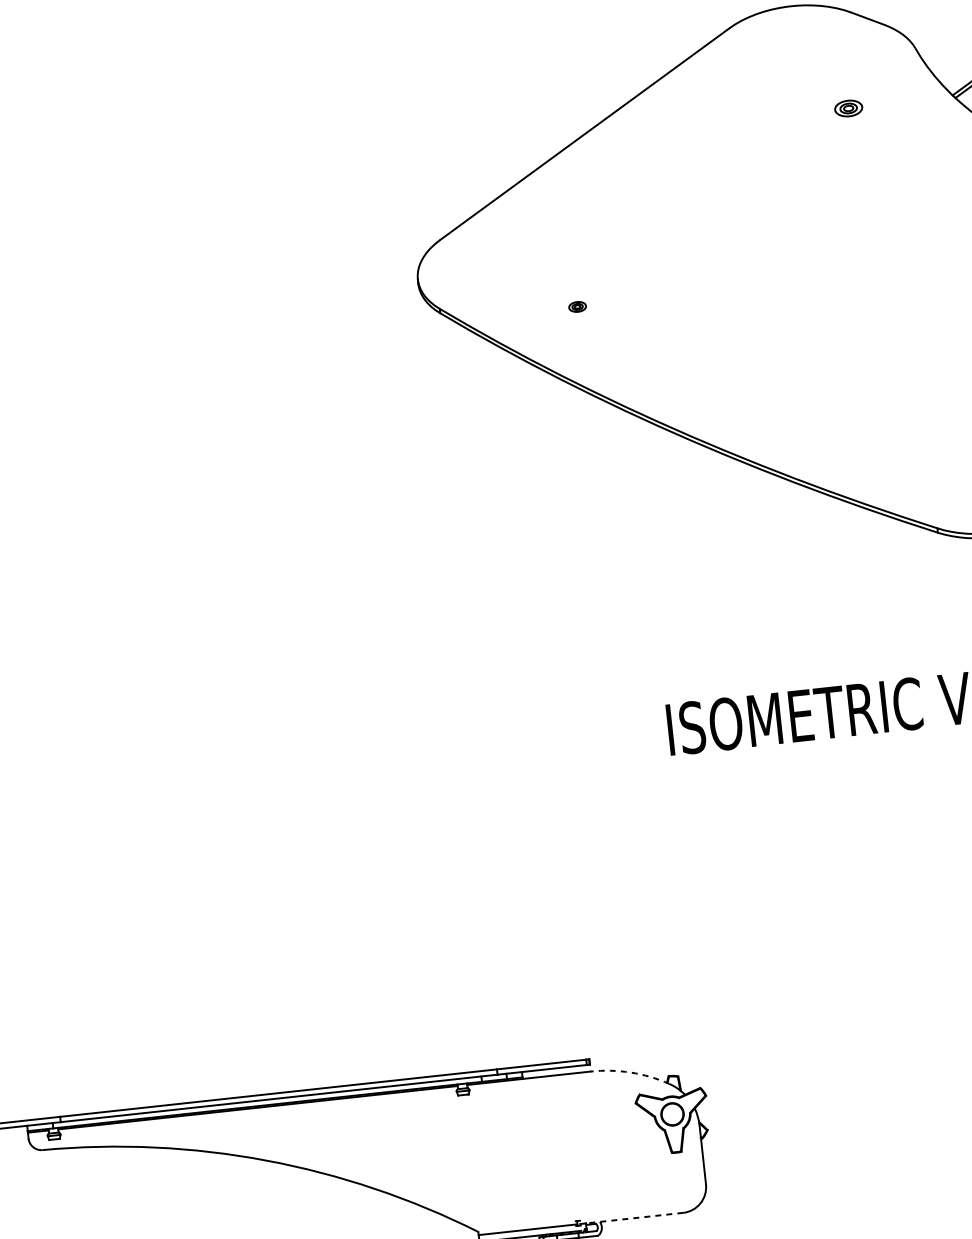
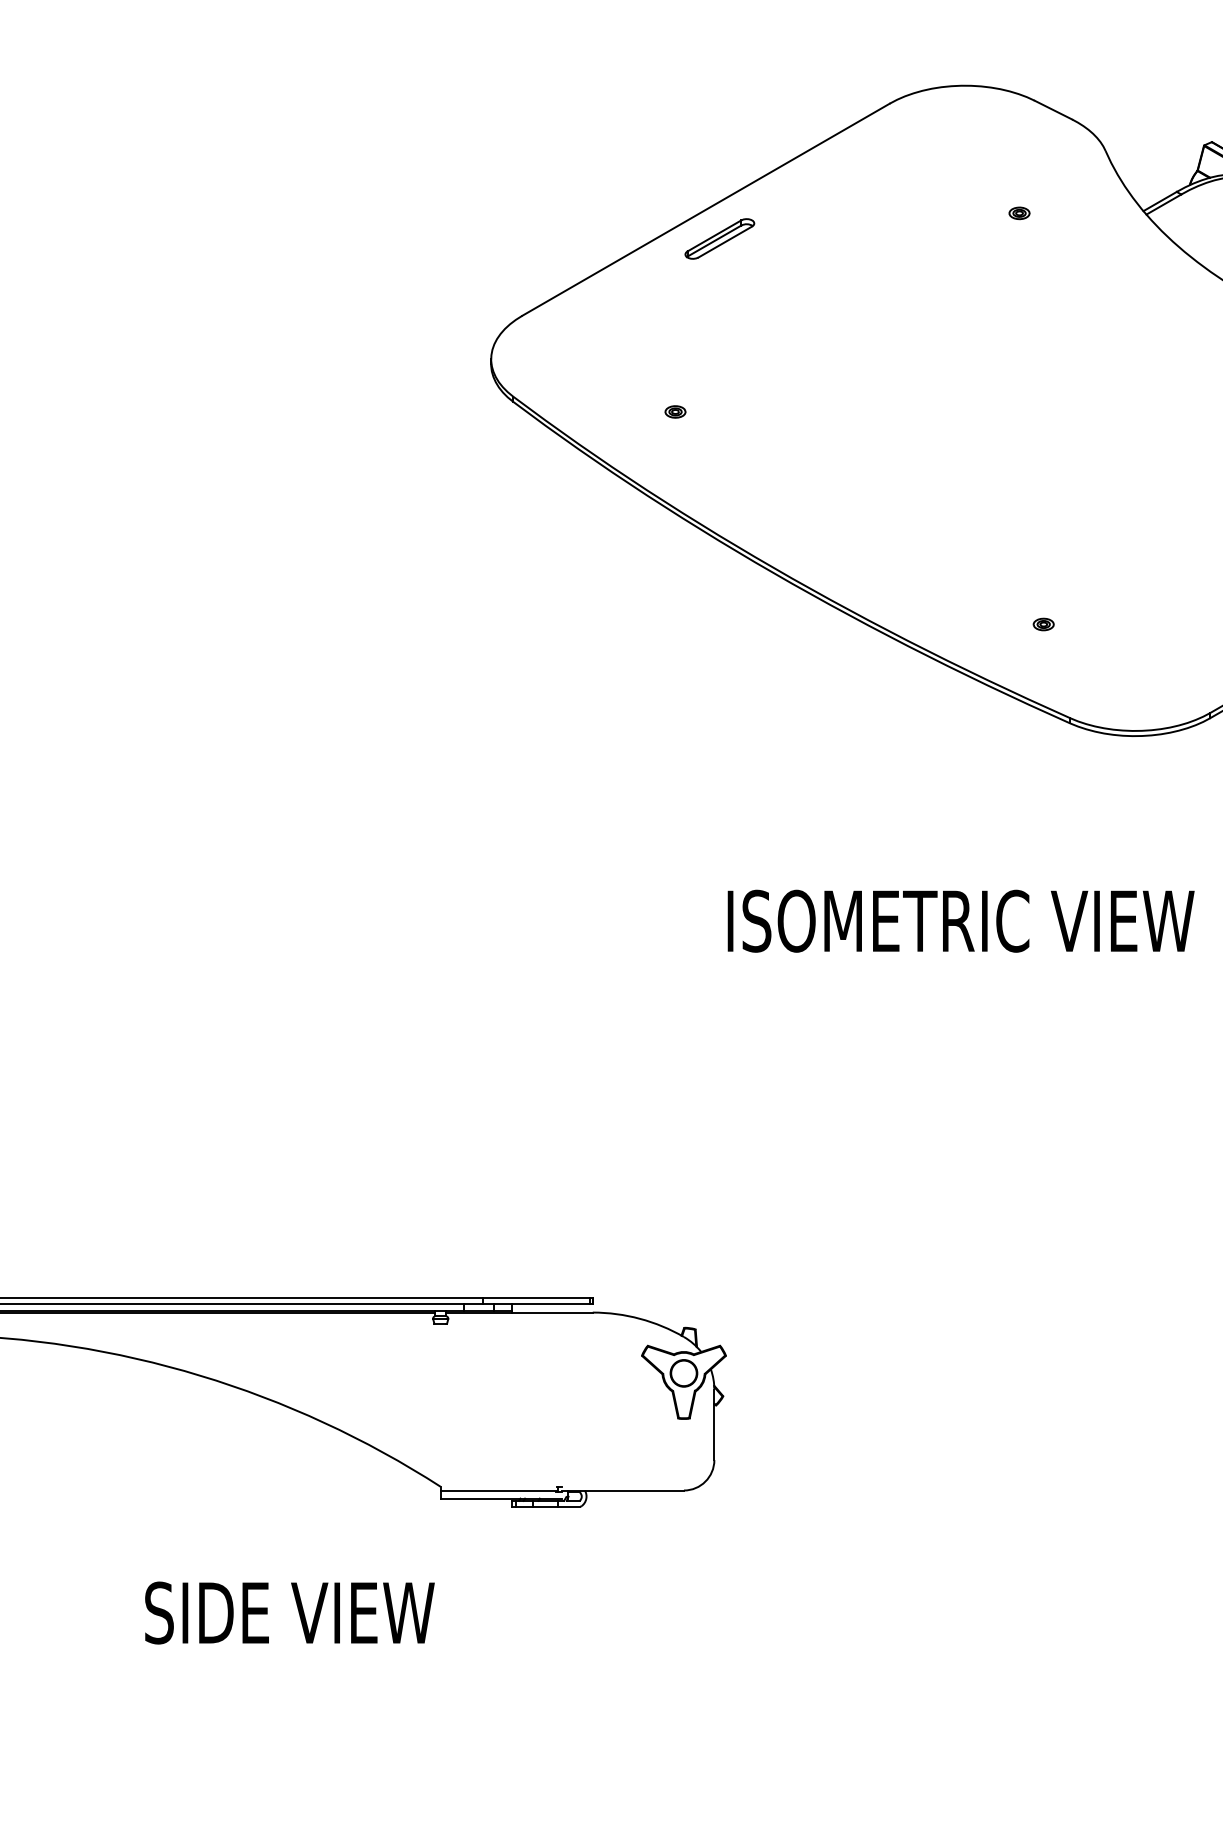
part: (848, 108) -> (1019, 213), size x0.62
part: (598, 157) -> (719, 238), added
part: (906, 452) -> (1043, 624), added
arc: (630, 1072) -> (639, 1318), dashed -> solid
line: (634, 1218) -> (626, 1490), dashed -> solid

